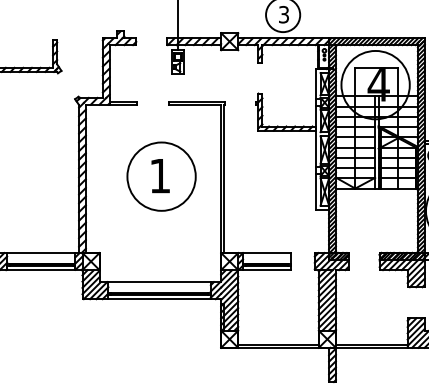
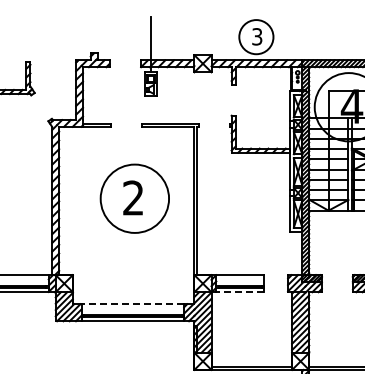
text: (159, 175) -> (132, 197), 1 -> 2
line: (266, 270) -> (239, 292), solid -> dashed
line: (159, 282) -> (132, 304), solid -> dashed

